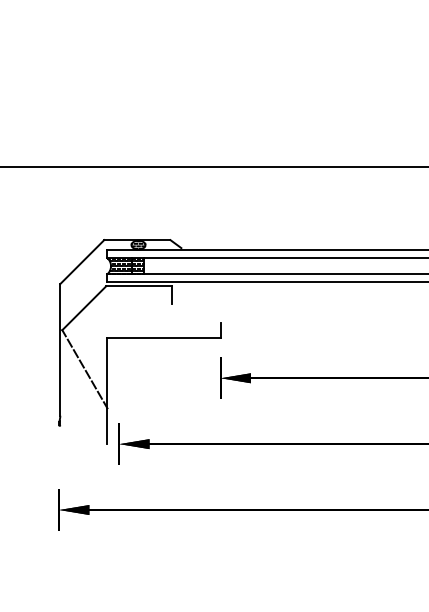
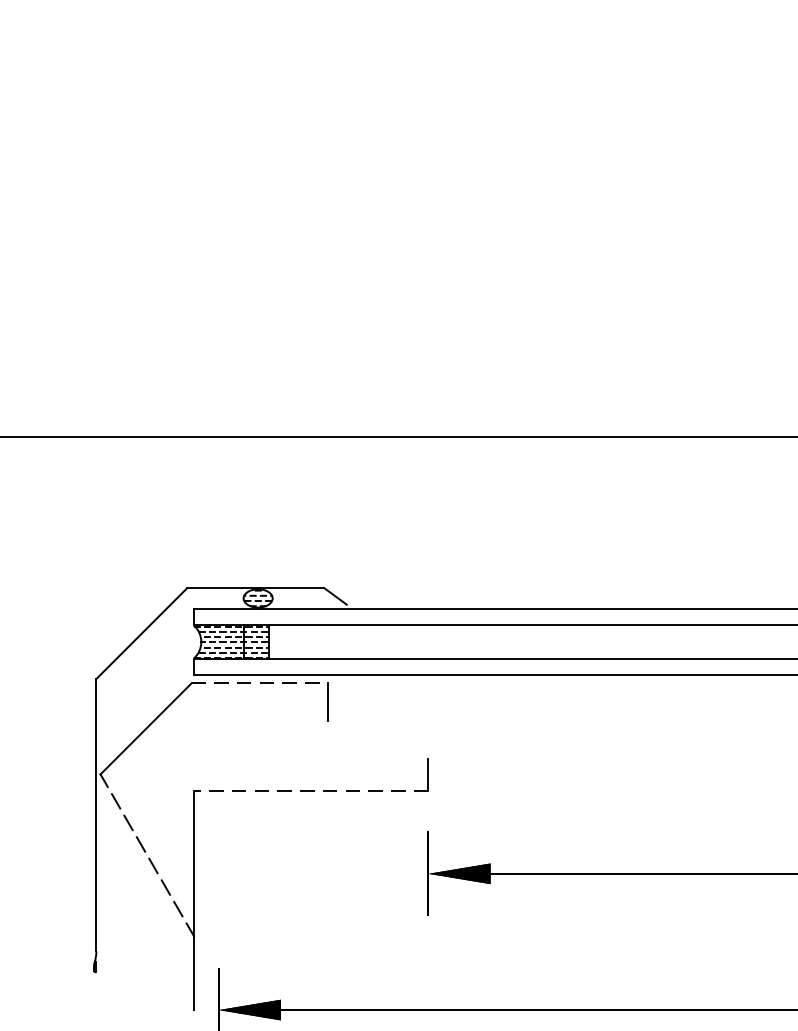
line: (139, 286) -> (260, 684), solid -> dashed
line: (164, 338) -> (311, 791), solid -> dashed

